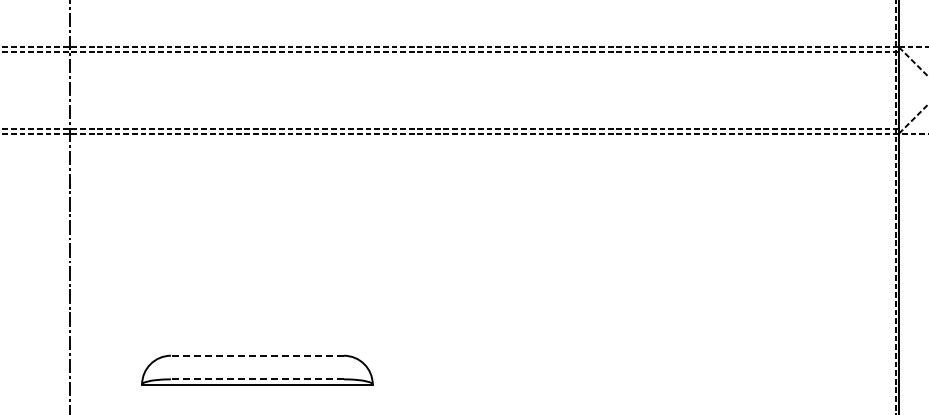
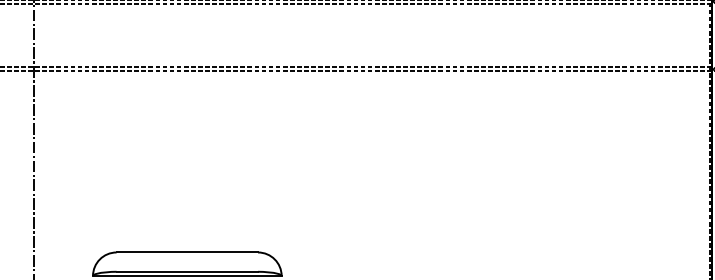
line: (256, 355) -> (186, 252), dashed -> solid
line: (256, 379) -> (186, 271), dashed -> solid

